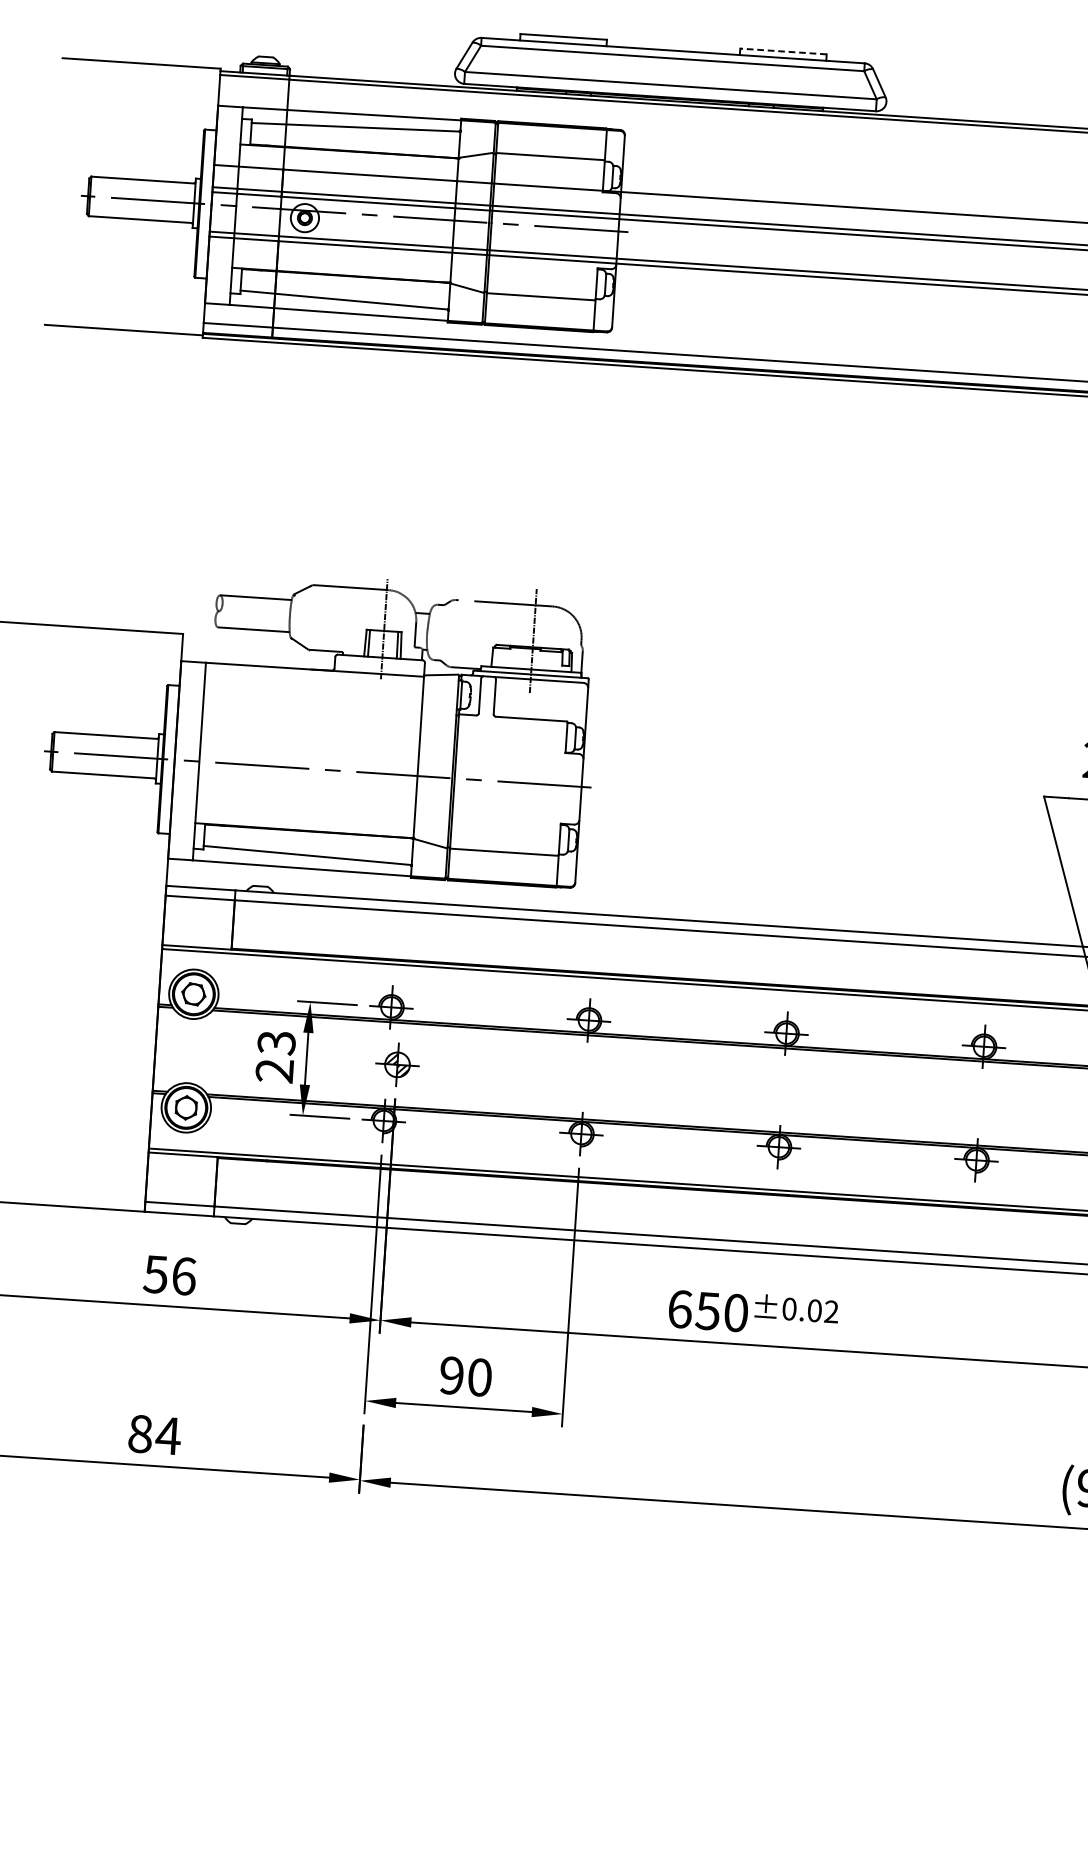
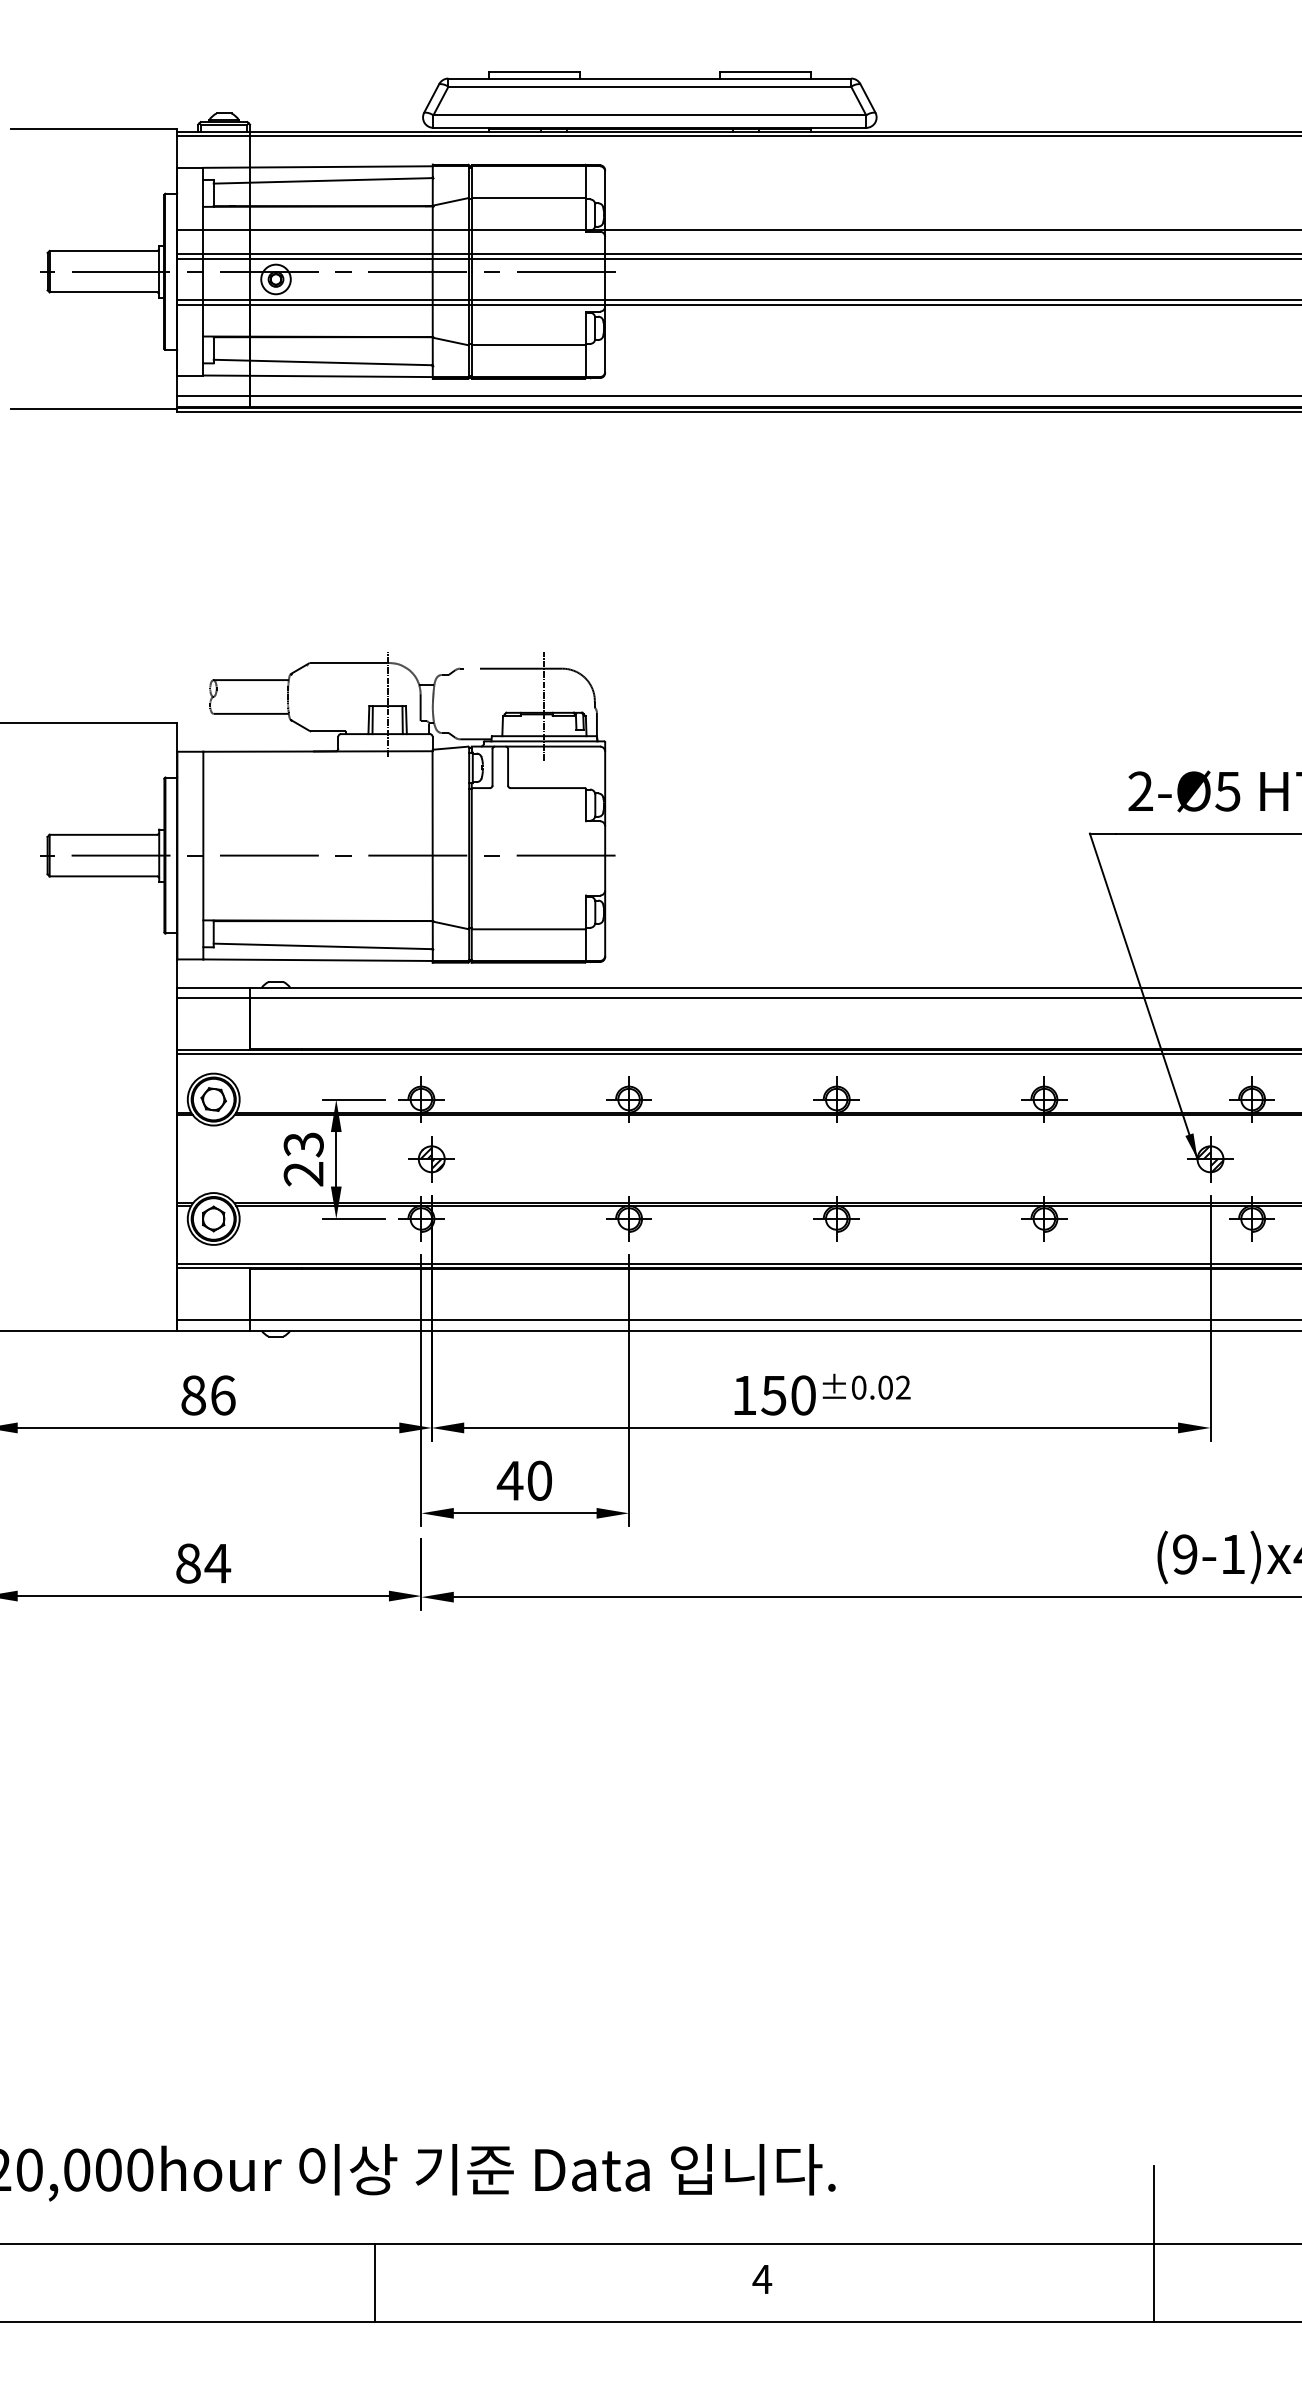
line: (782, 51) -> (764, 71), dashed -> solid
text: (154, 1274) -> (192, 1395), 56 -> 86
text: (680, 1309) -> (745, 1395), 650 -> 150
text: (451, 1375) -> (509, 1480), 90 -> 40

